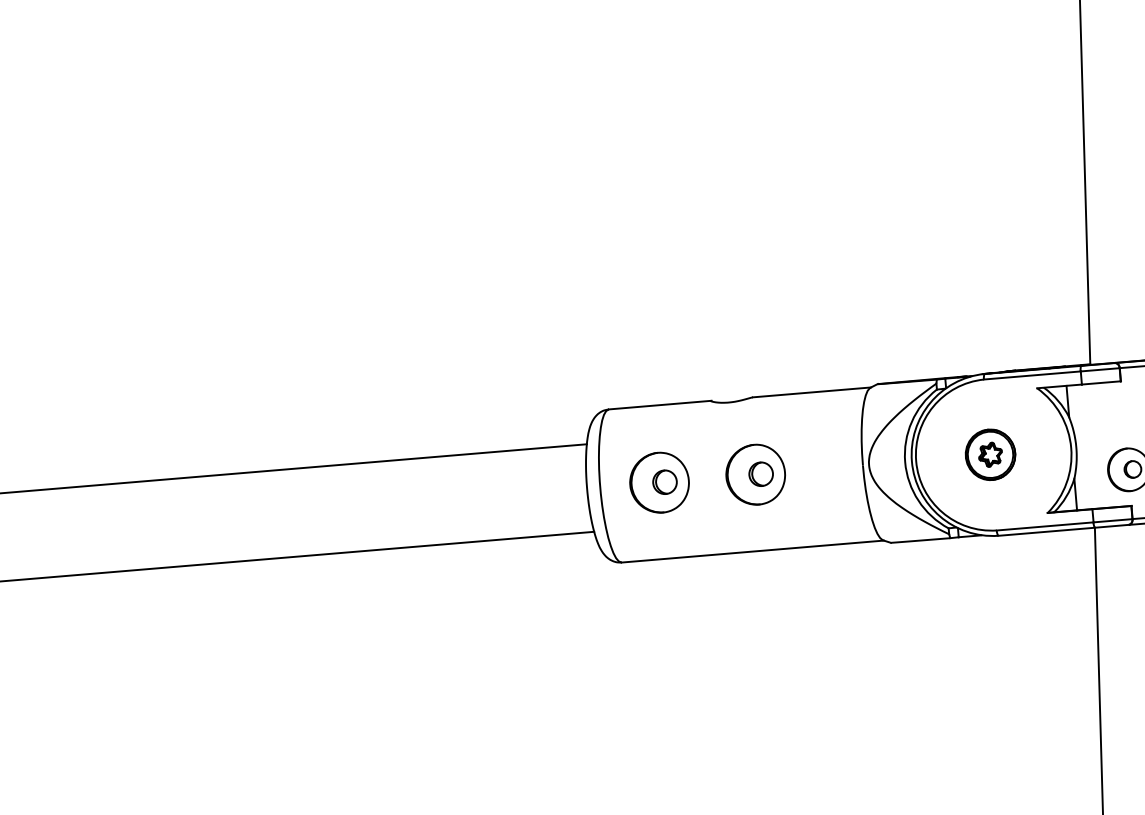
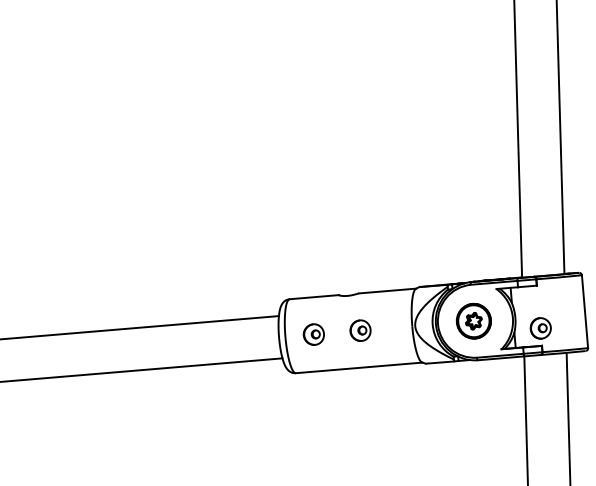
part: (989, 453) -> (473, 320), size x1.43
part: (755, 474) -> (360, 330), size x0.71
part: (658, 482) -> (313, 334), size x0.71

